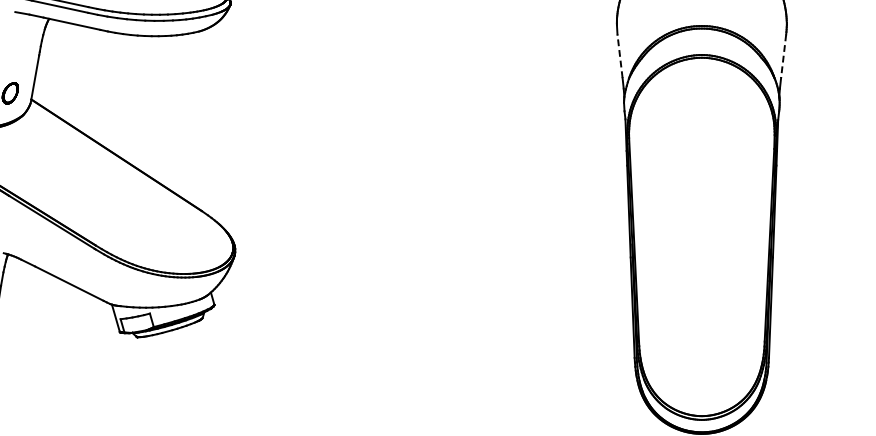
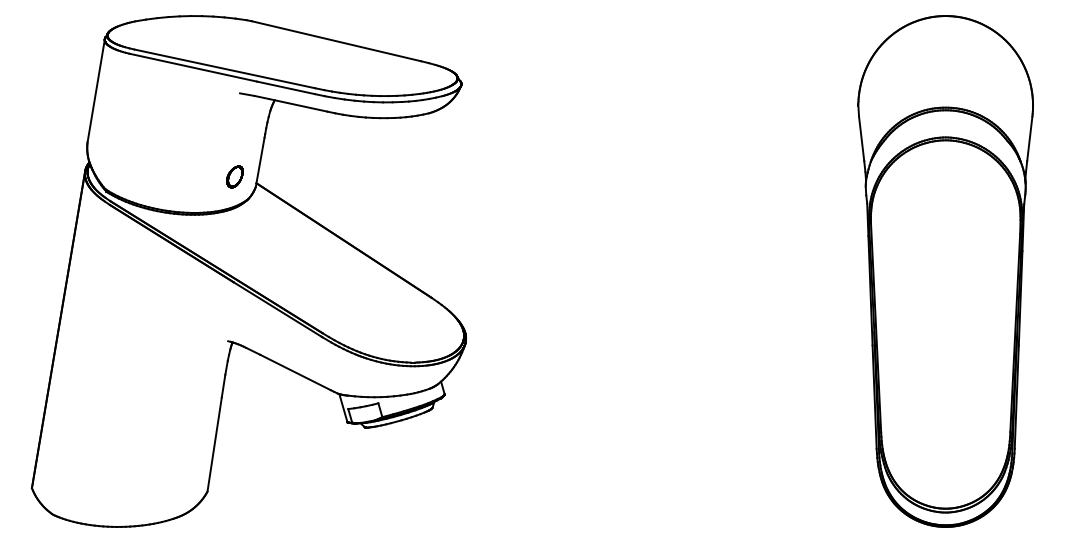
line: (619, 56) -> (861, 138), dashed -> solid
line: (783, 56) -> (1029, 138), dashed -> solid

